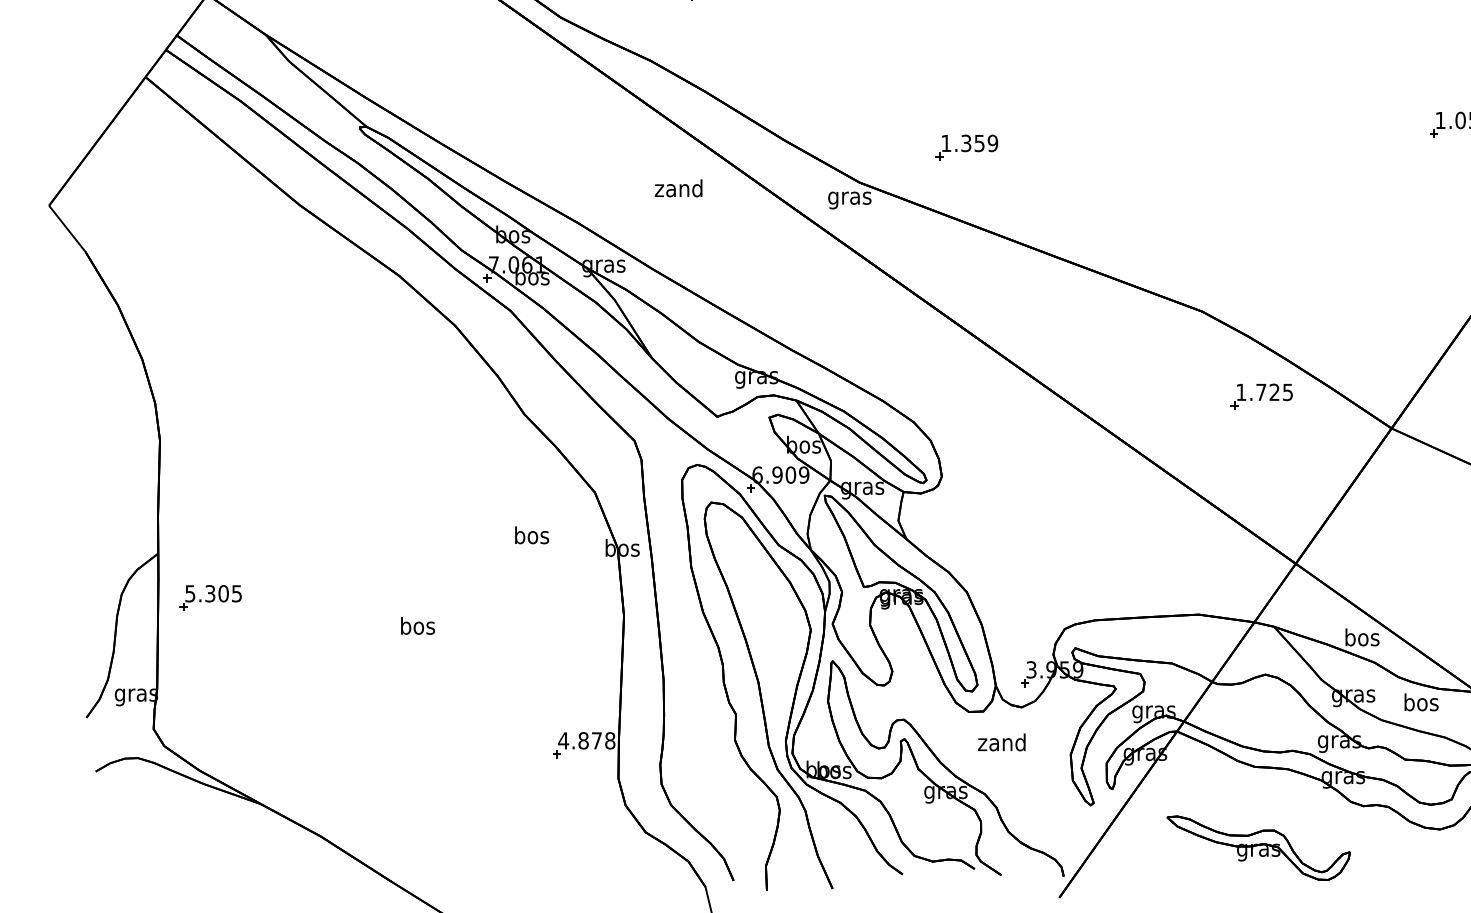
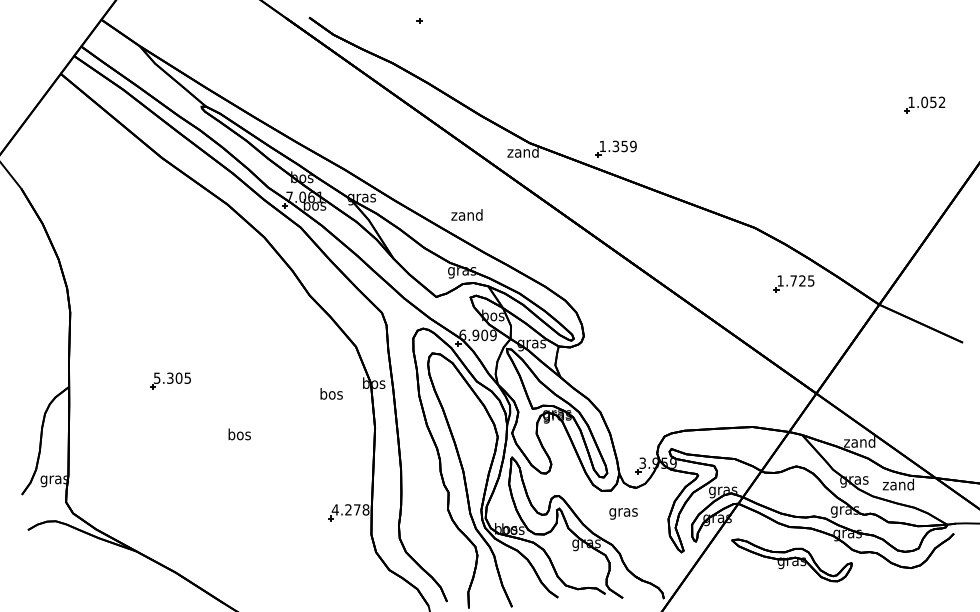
part: (965, 146) -> (615, 148), moved
text: (677, 187) -> (466, 214), moved
text: (848, 198) -> (522, 153), gras -> zand
text: (531, 534) -> (331, 393), moved
part: (210, 597) -> (170, 380), moved
text: (1361, 636) -> (859, 441), bos -> zand
text: (1419, 702) -> (897, 484), bos -> zand
text: (583, 740) -> (348, 509), 4.878 -> 4.278
text: (1000, 744) -> (622, 512), zand -> gras
part: (1257, 848) -> (791, 560), moved

